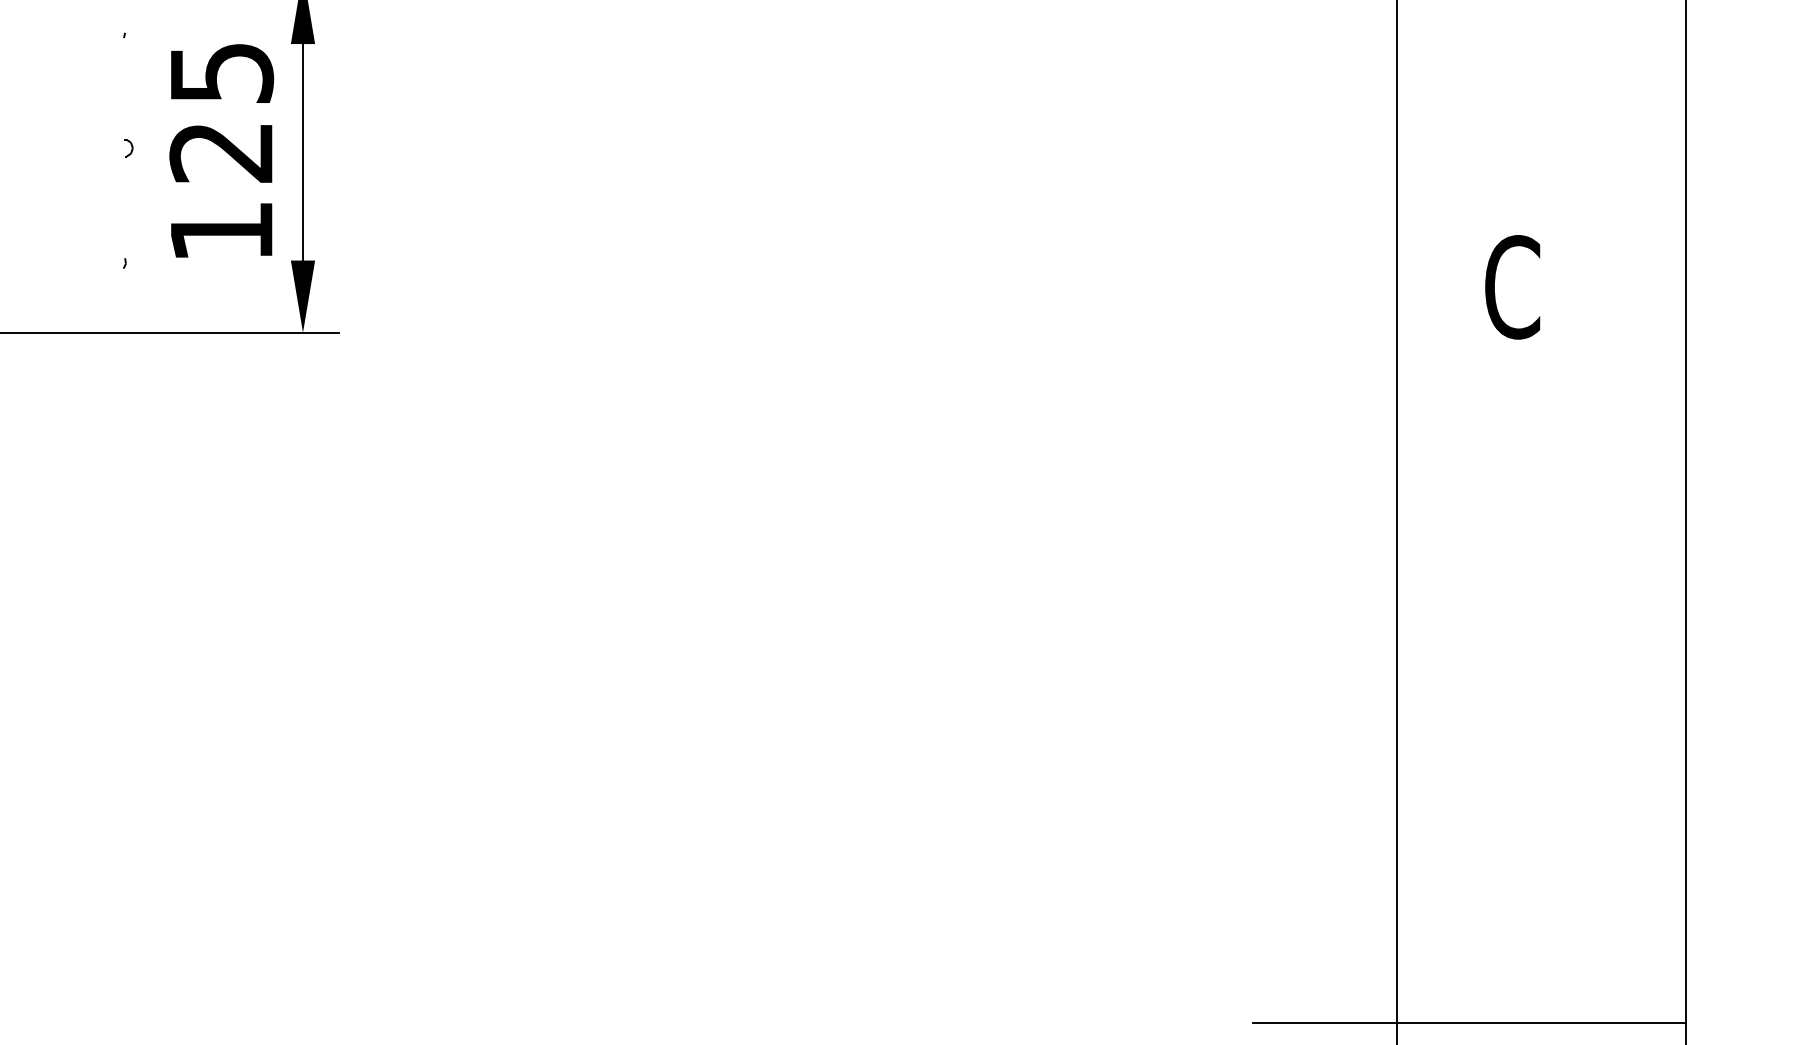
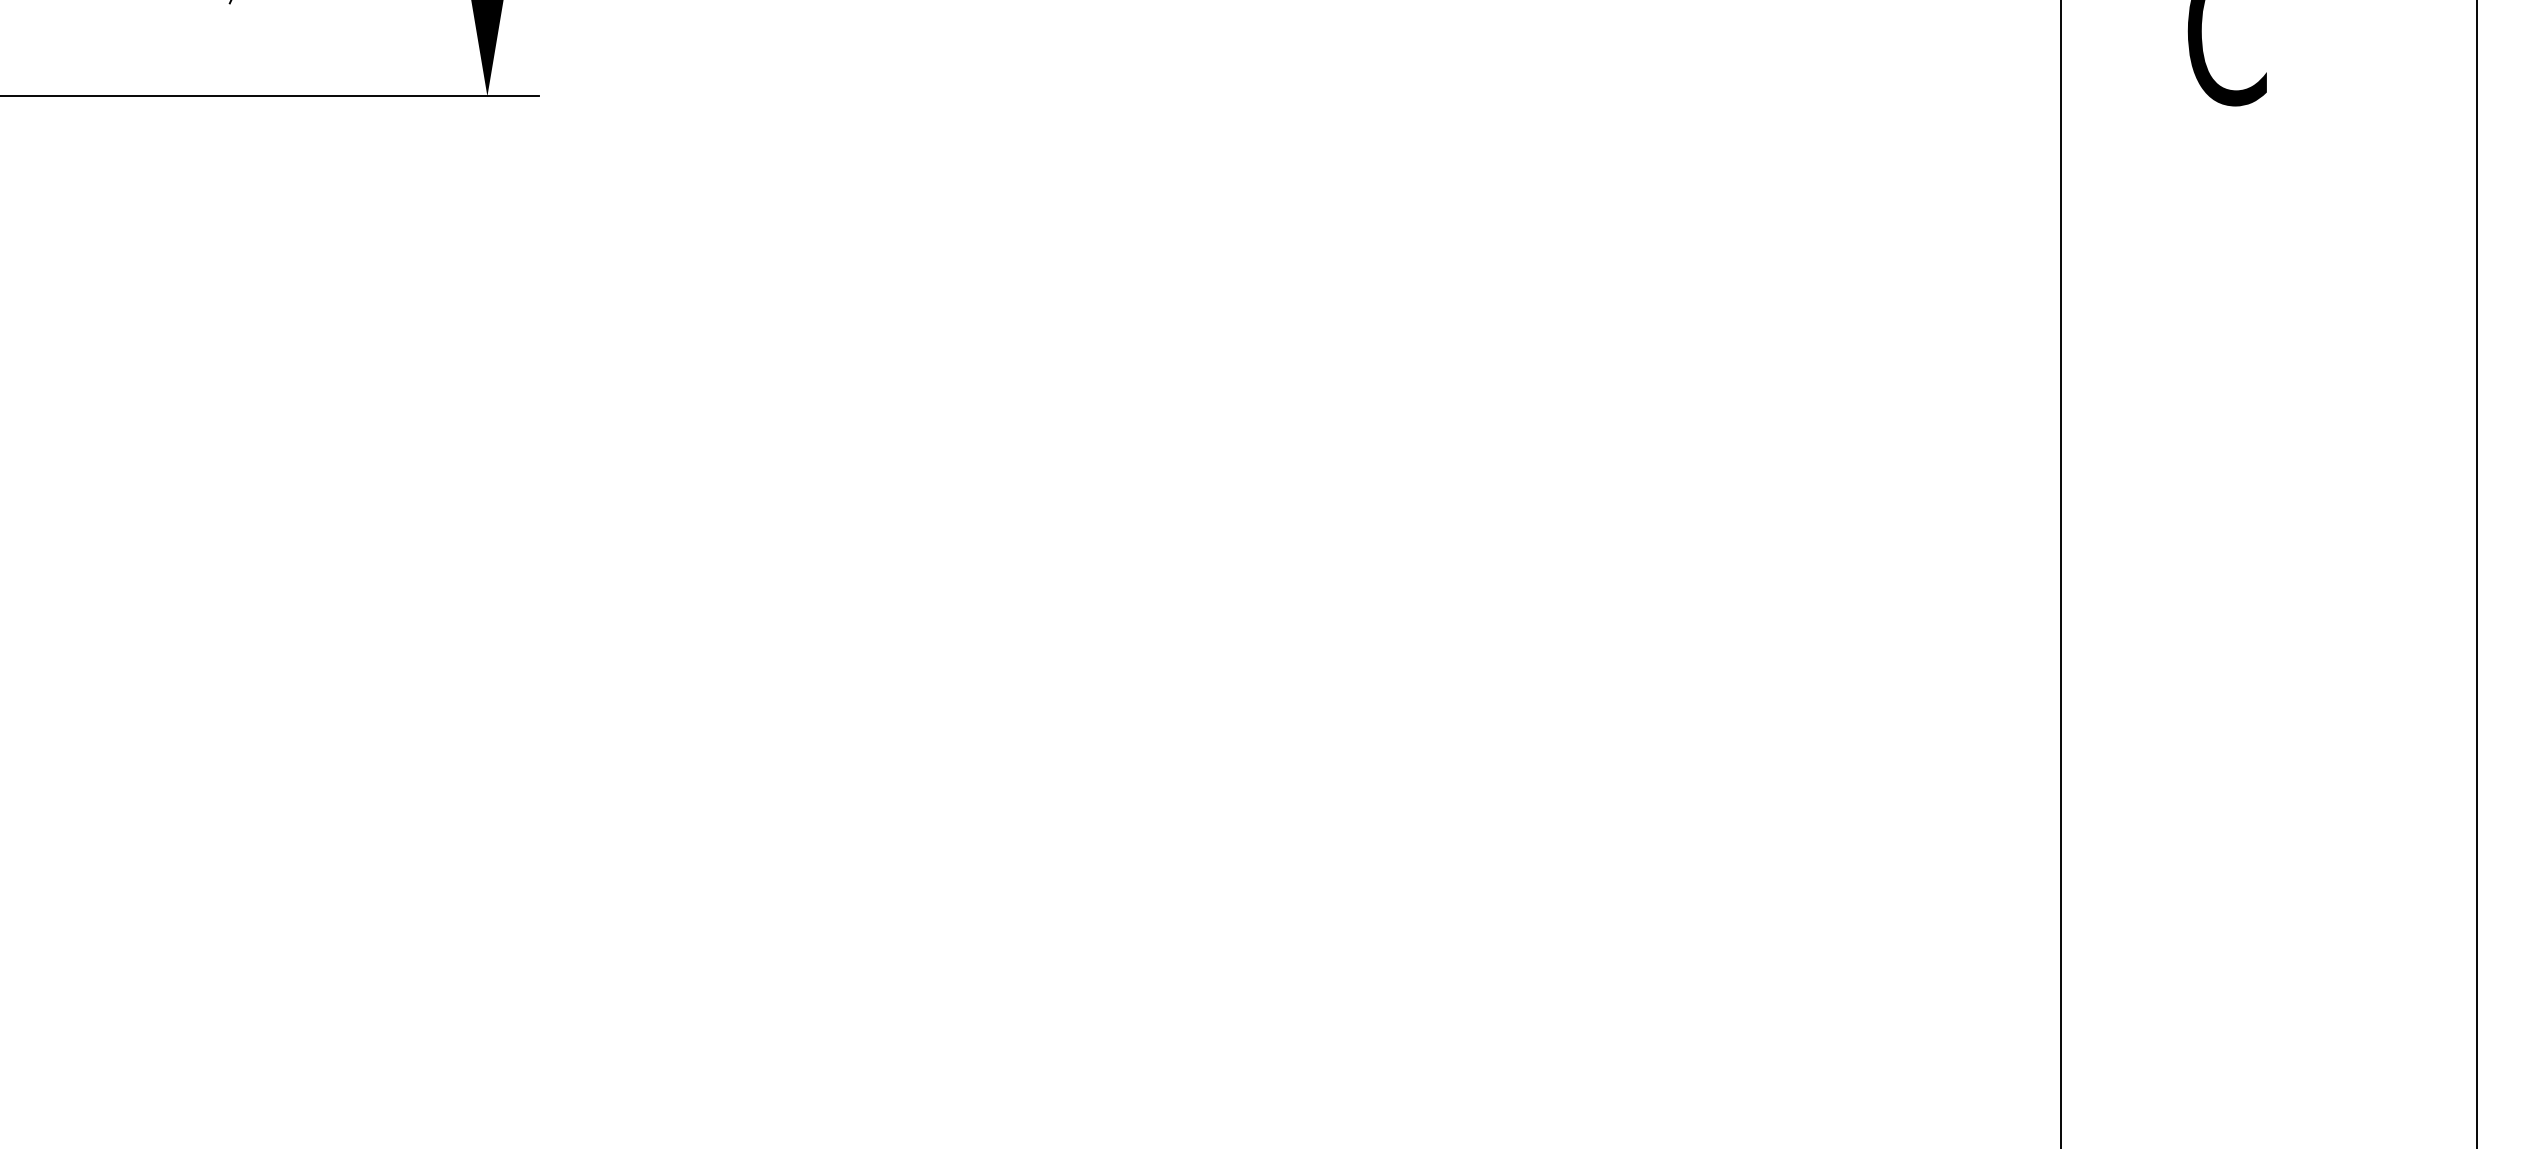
line: (1468, 1023) -> (2163, 1089), removed

